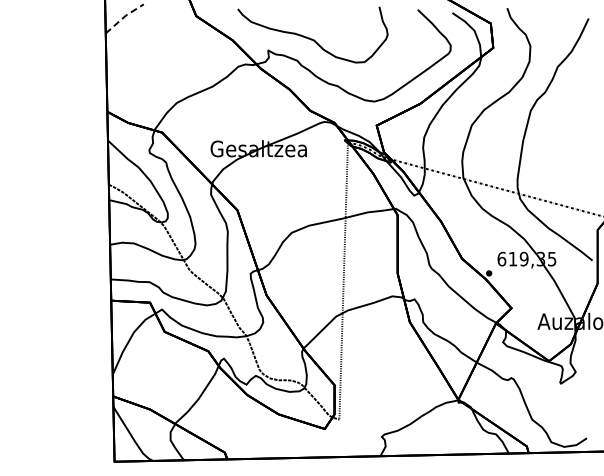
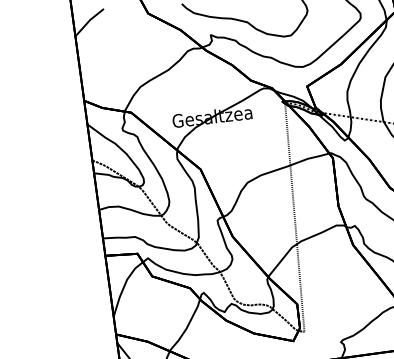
line: (123, 17) -> (88, 21), dashed -> solid

